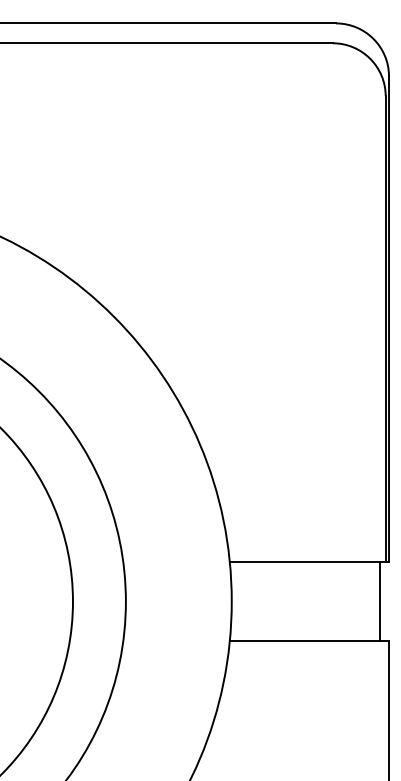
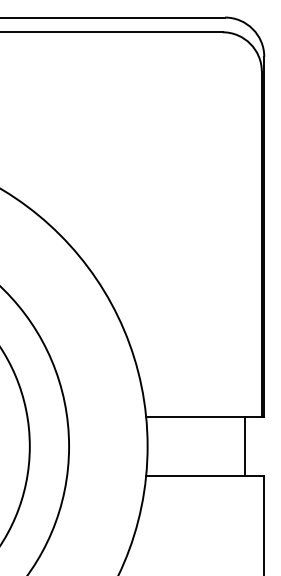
line: (379, 601) -> (244, 446), moved

